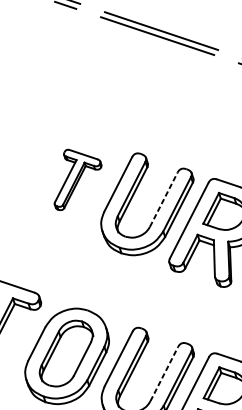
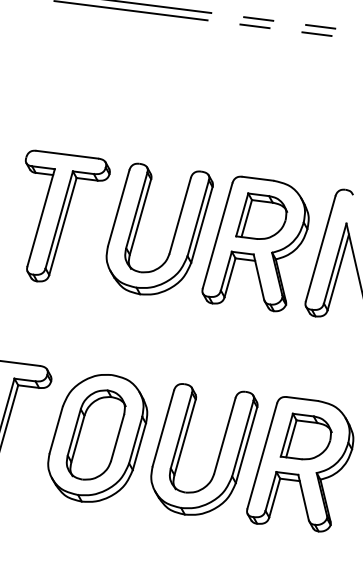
part: (78, 182) -> (67, 215), size x1.67
line: (164, 199) -> (180, 215), dashed -> solid
line: (164, 373) -> (224, 435), dashed -> solid

